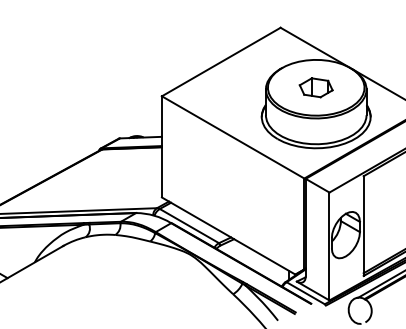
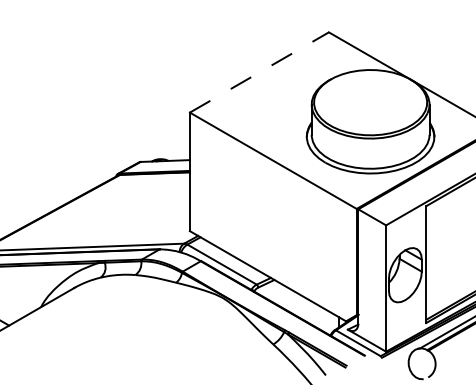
line: (221, 62) -> (259, 72), solid -> dashed
part: (316, 87) -> (370, 102), removed

